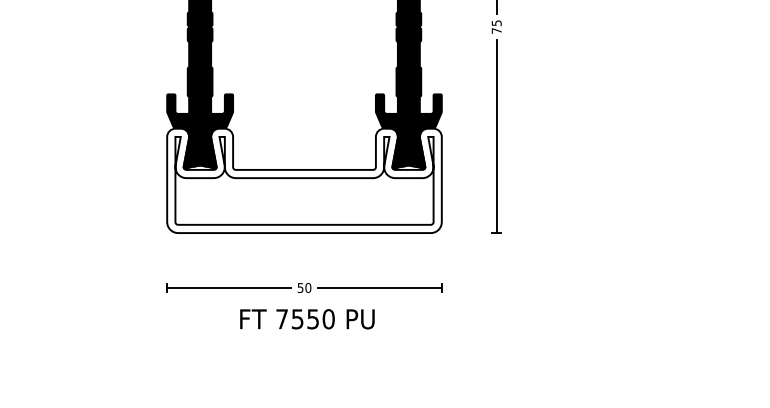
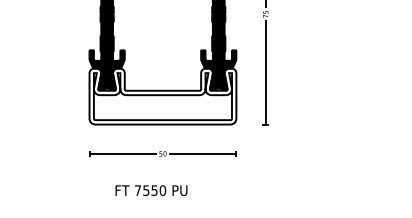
text: (307, 319) -> (151, 190), moved

